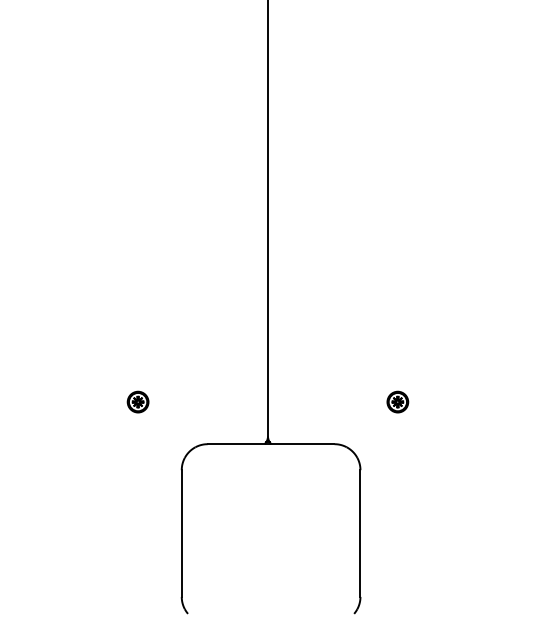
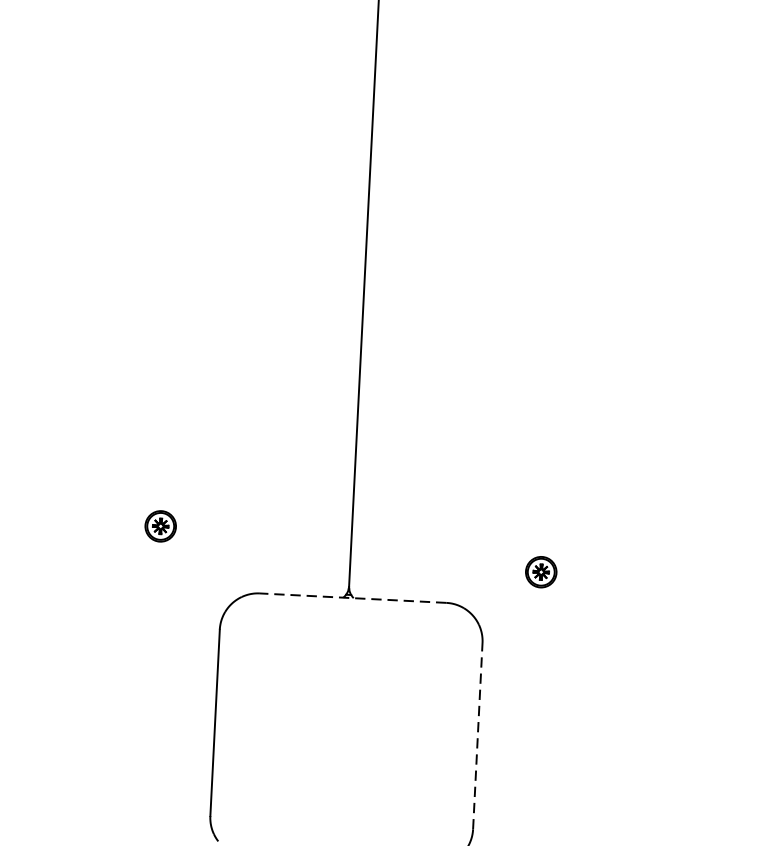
part: (397, 401) -> (540, 571), moved
line: (270, 444) -> (352, 598), solid -> dashed
line: (360, 533) -> (477, 736), solid -> dashed

